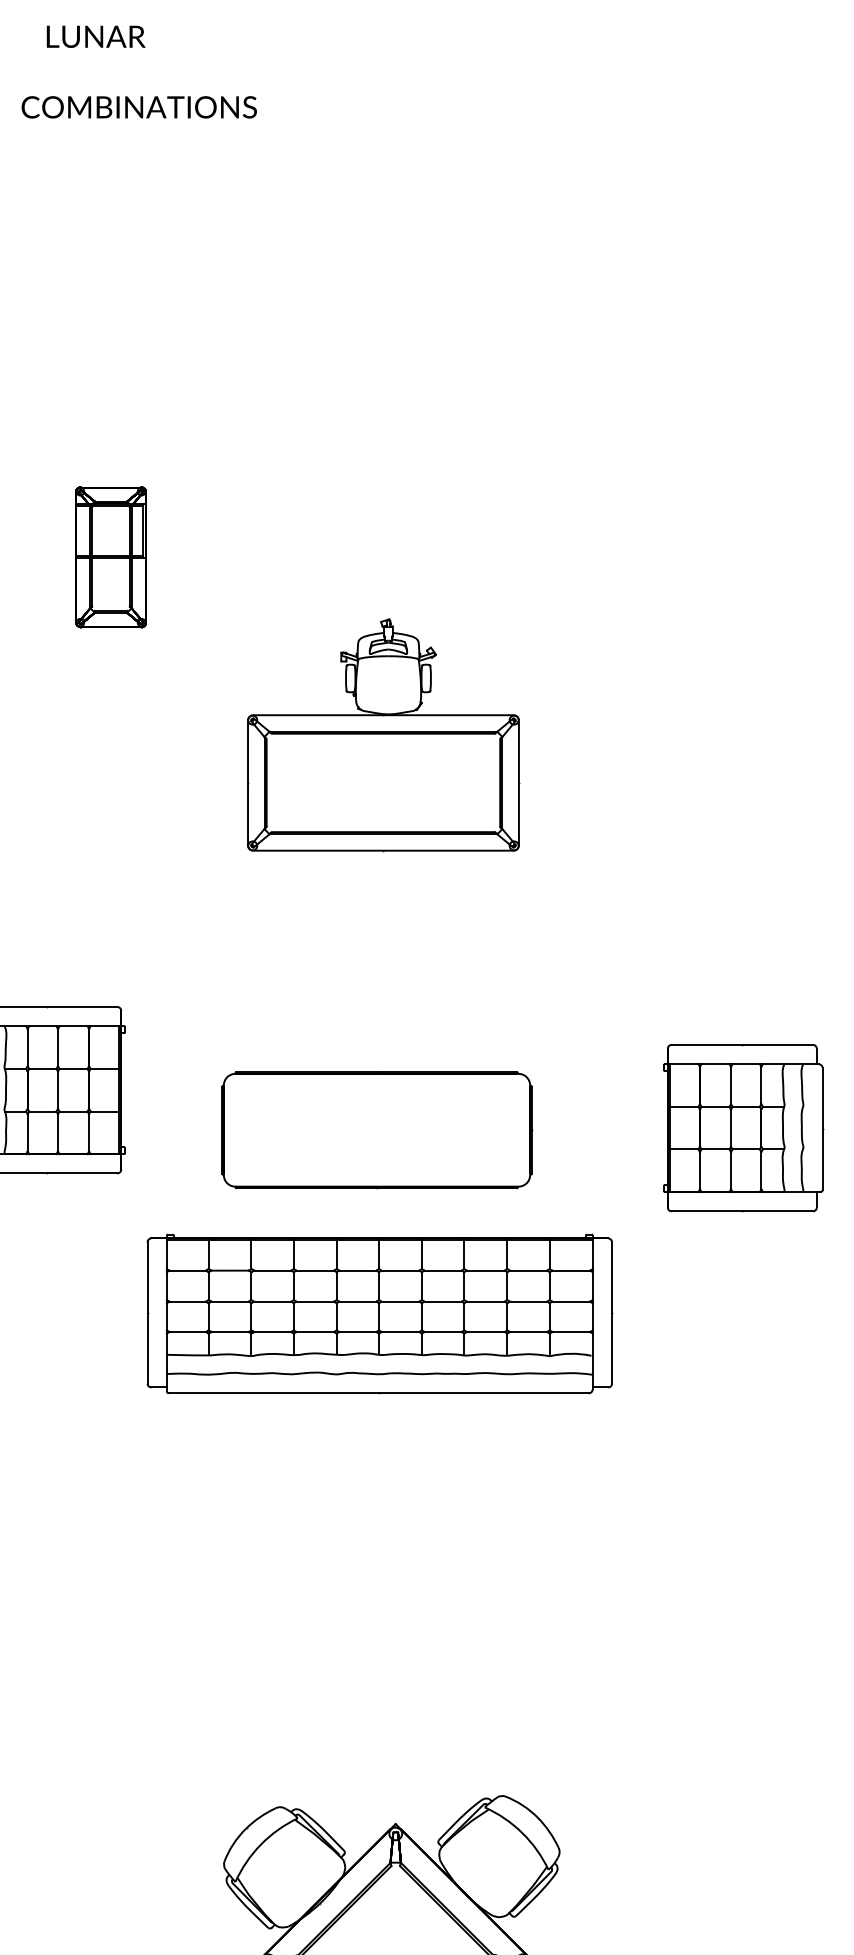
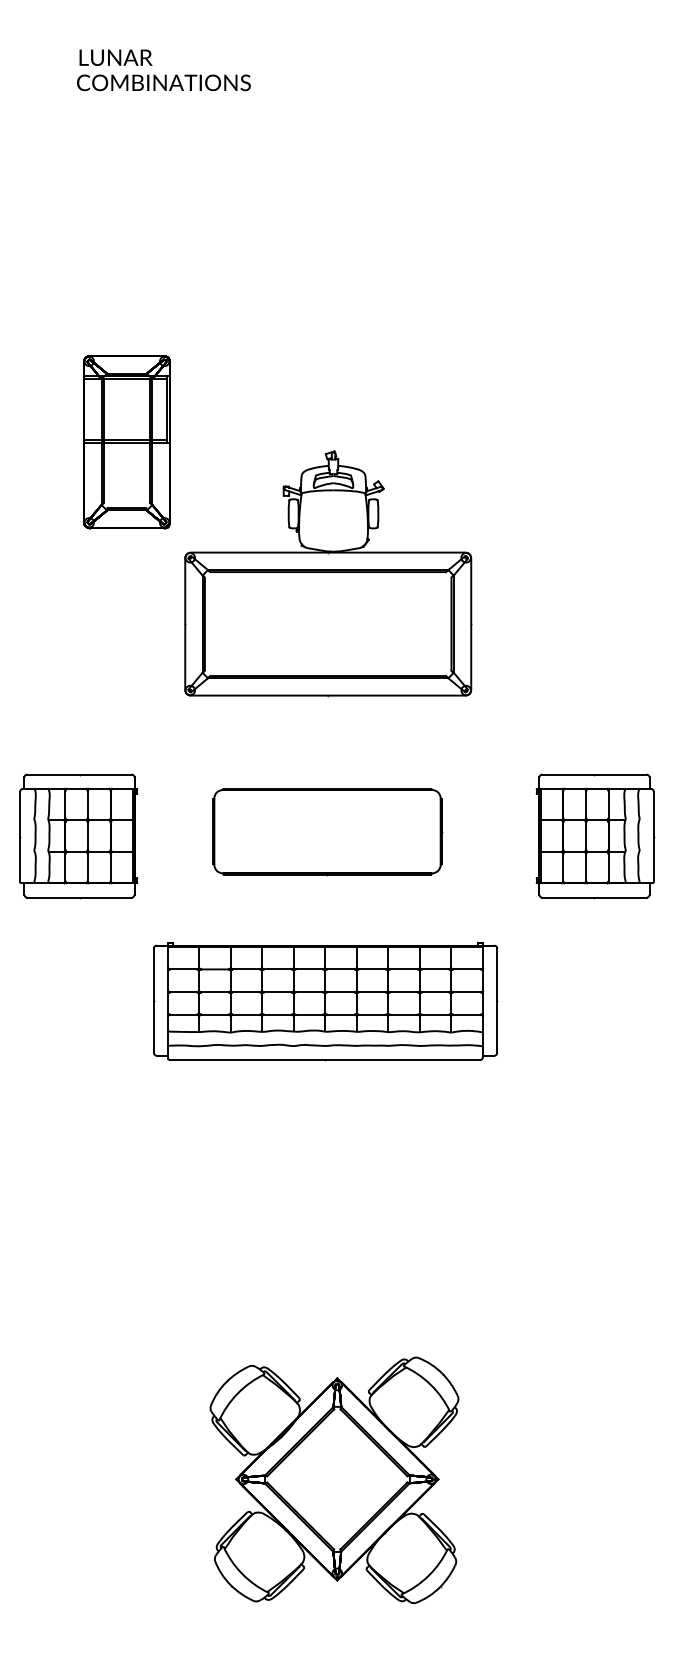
text: (138, 106) -> (163, 82), moved
part: (110, 557) -> (126, 442), size x1.67
part: (383, 734) -> (328, 573), size x1.43
part: (743, 1128) -> (595, 836), moved
part: (376, 1131) -> (327, 832), moved

